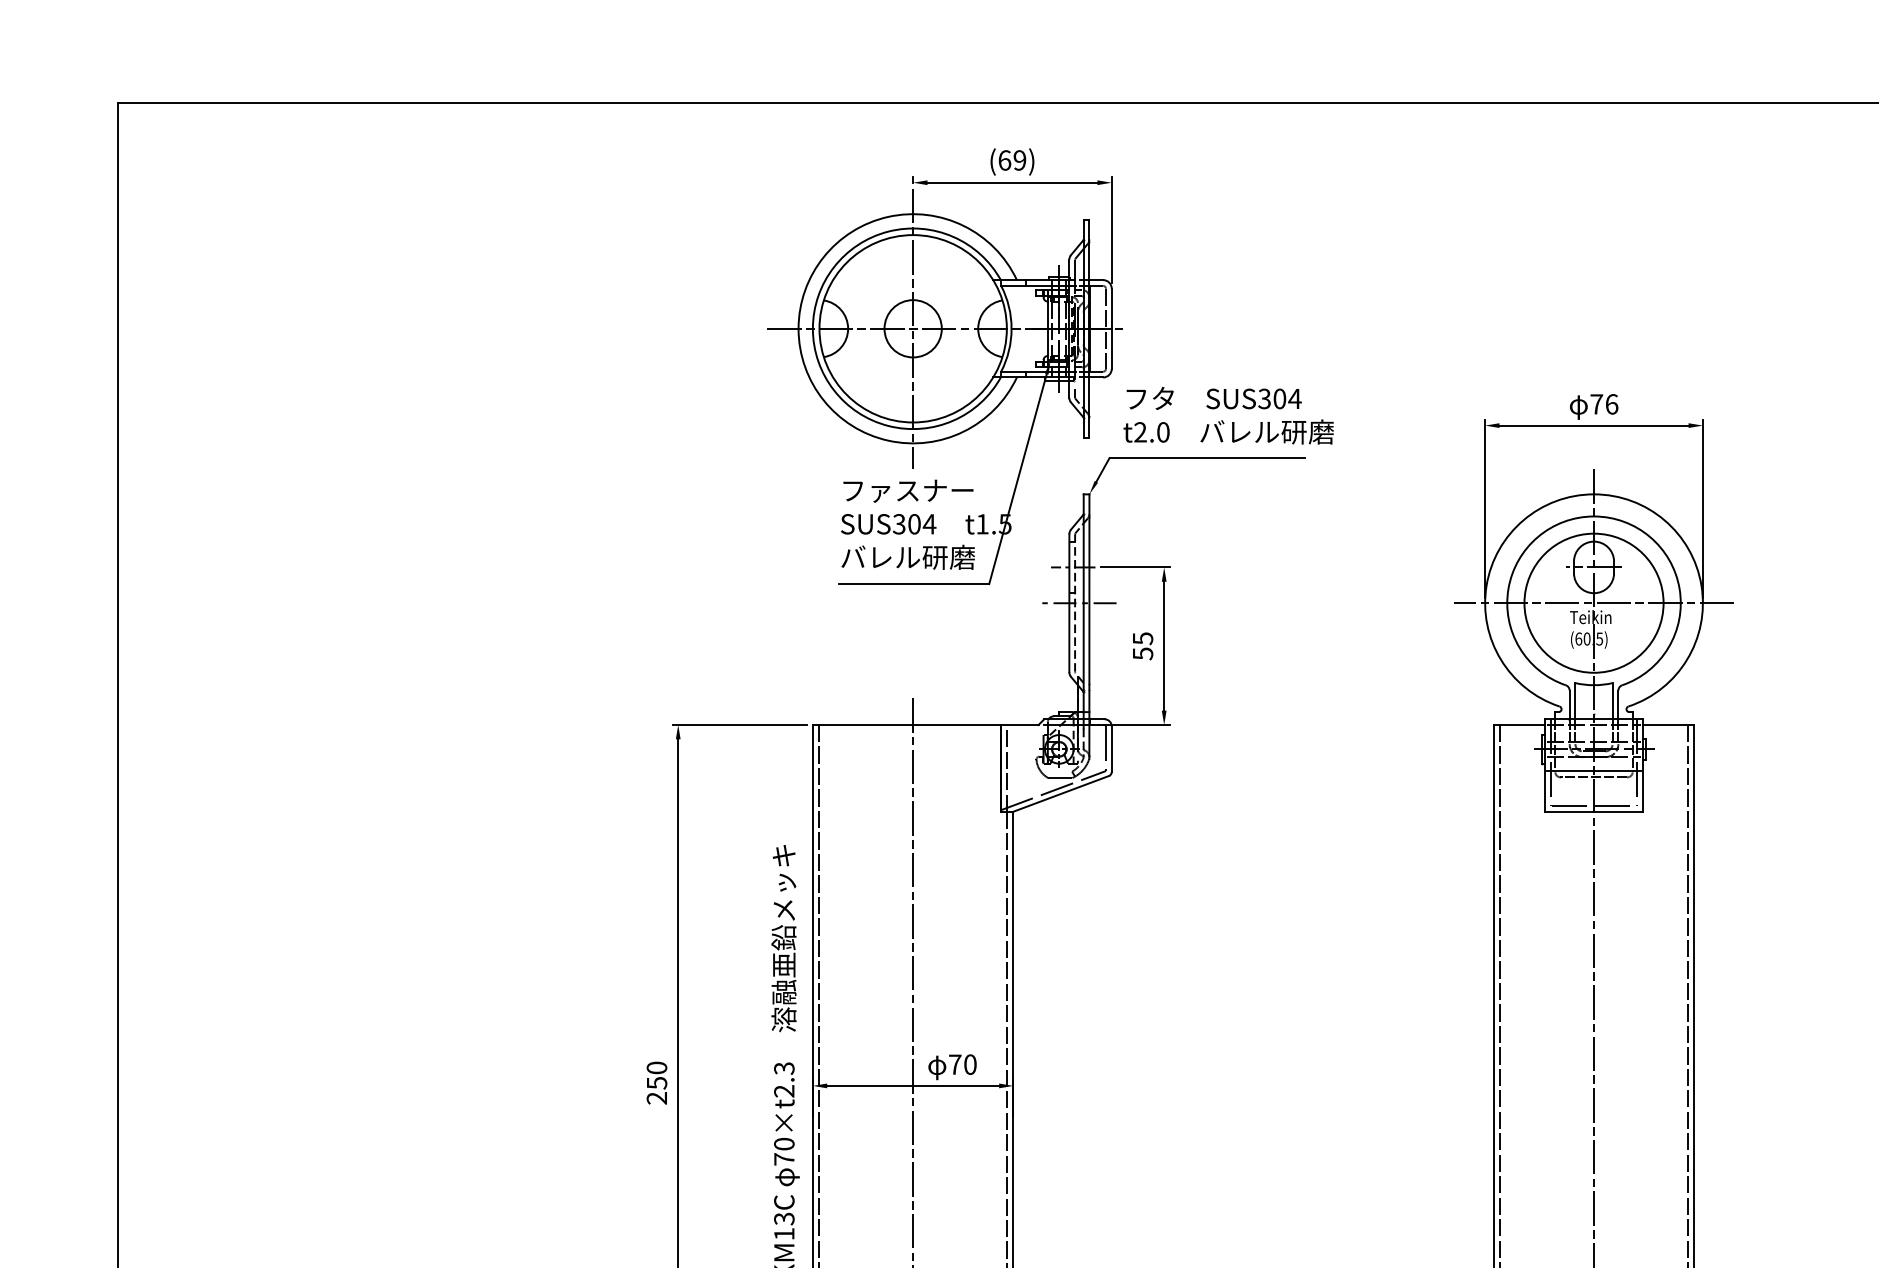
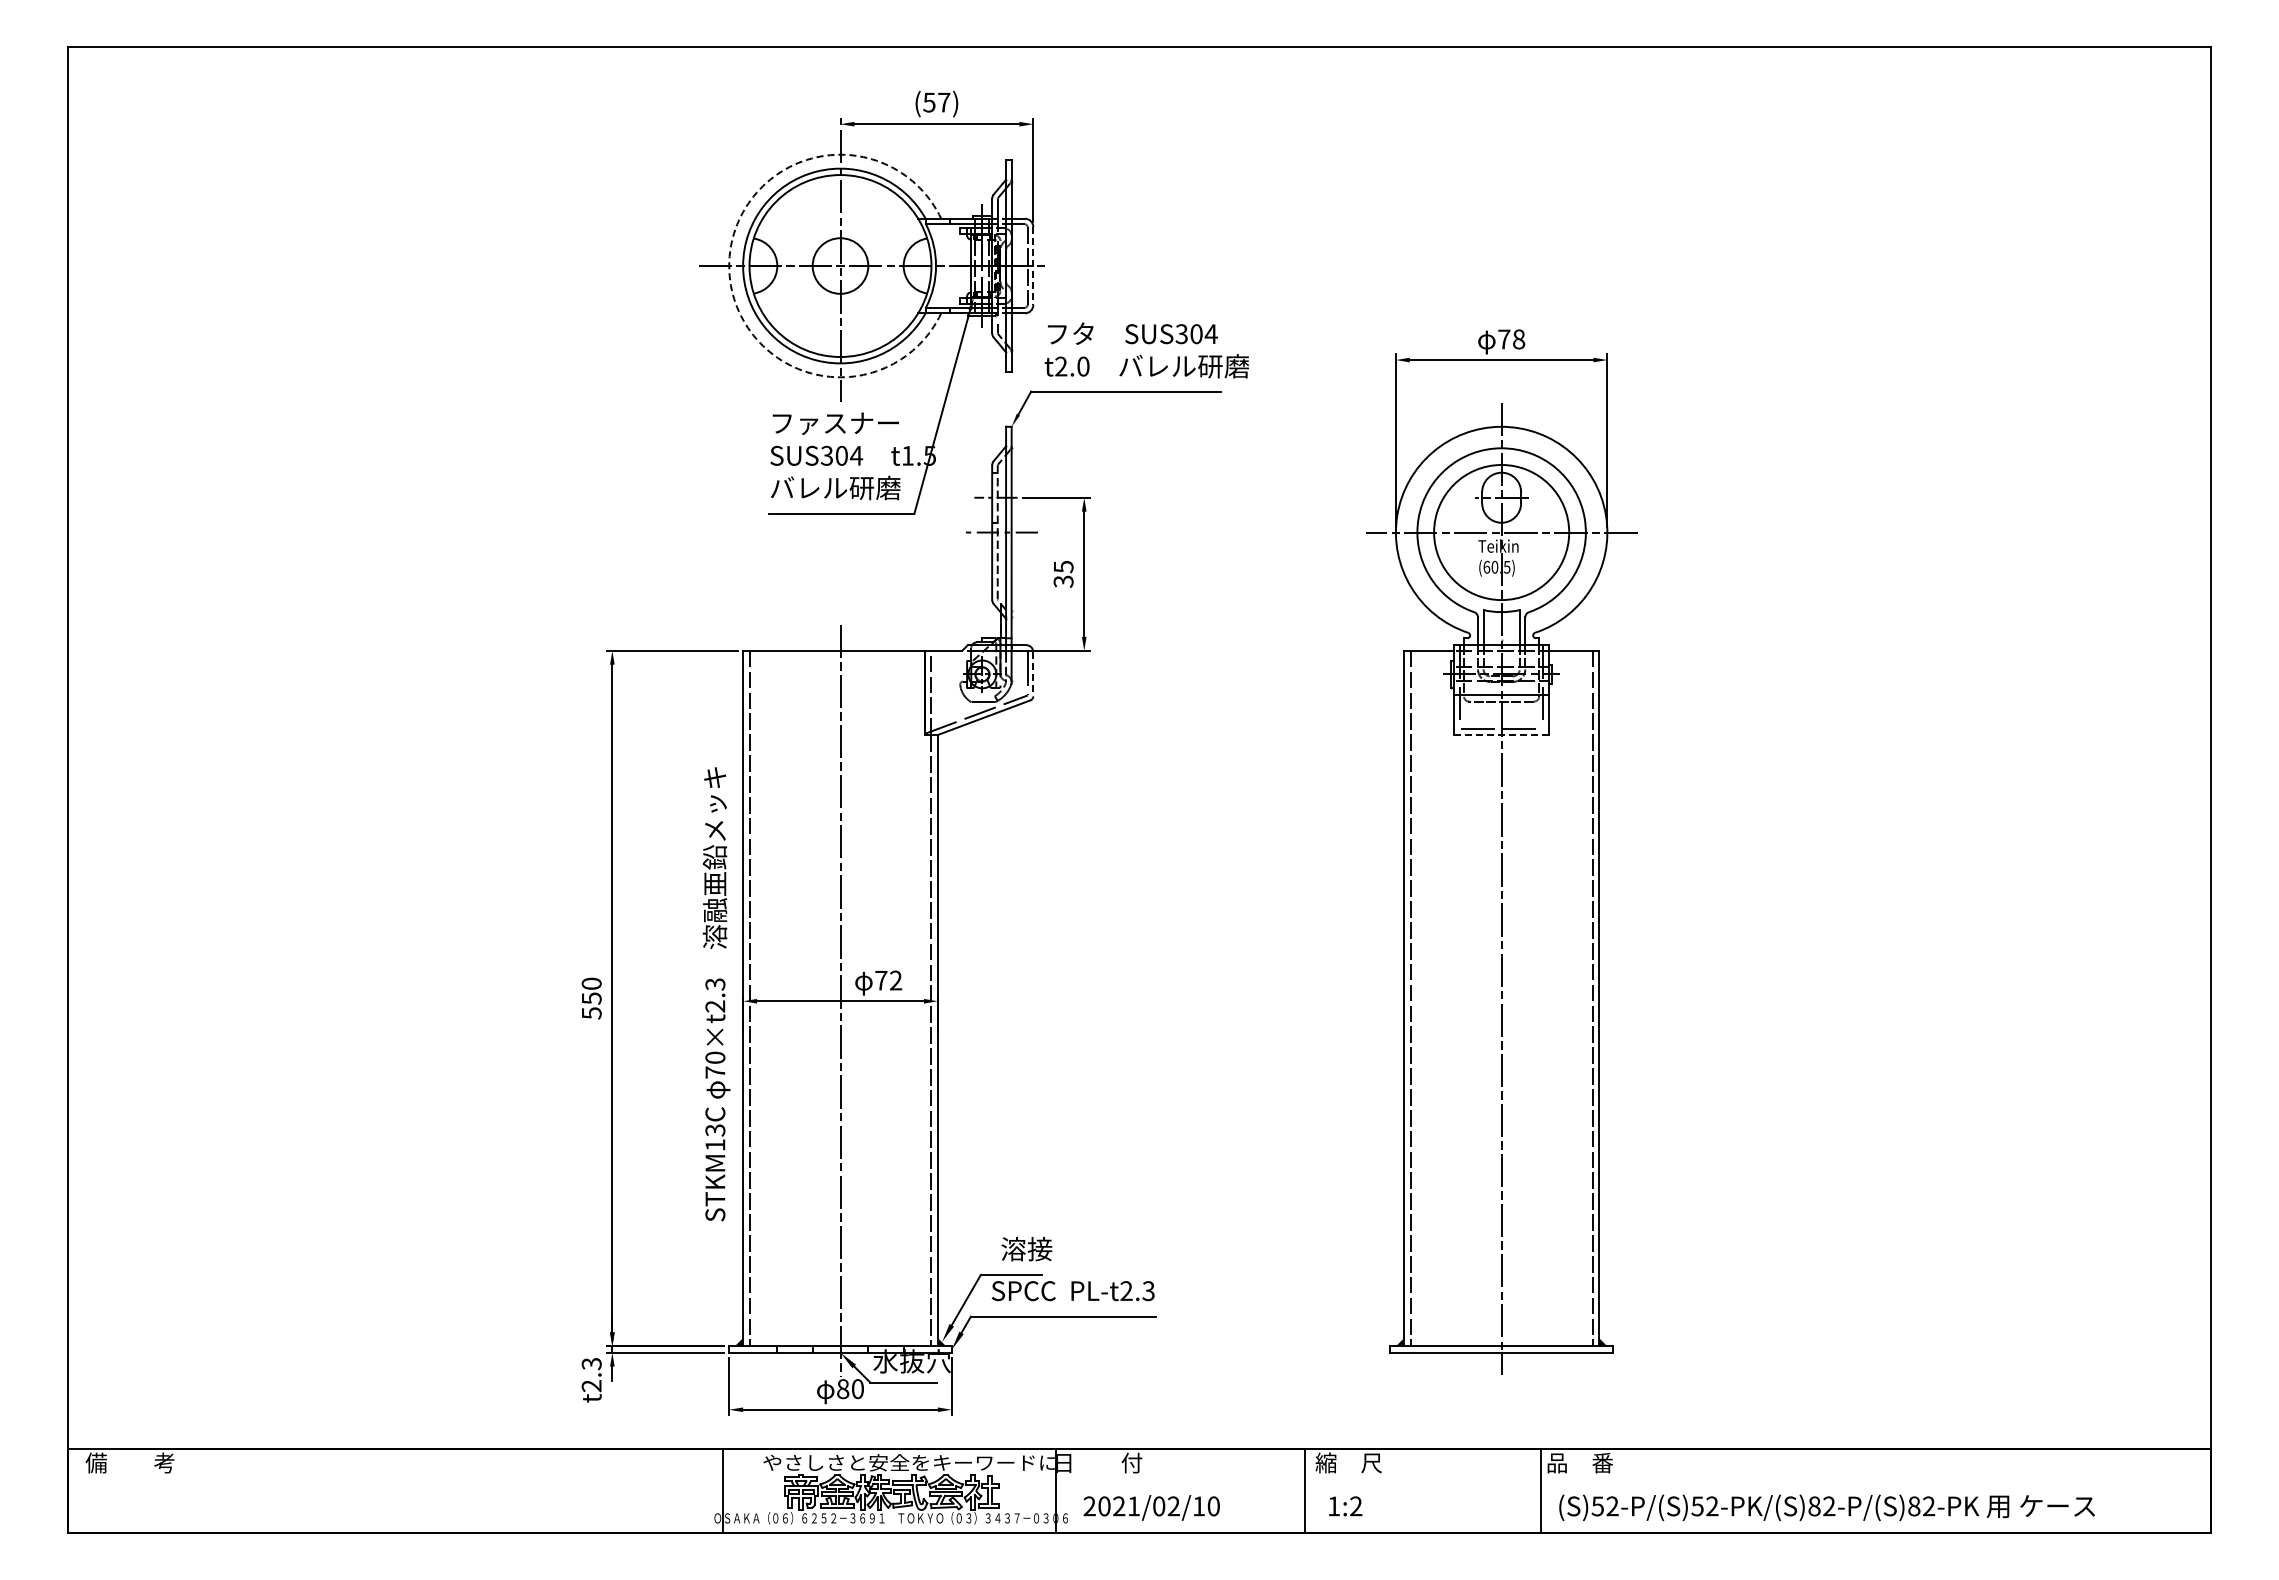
text: (1012, 160) -> (936, 102), (69) -> (57)
arc: (798, 329) -> (729, 266), solid -> dashed
line: (1111, 329) -> (1033, 266), solid -> dashed
text: (1612, 404) -> (1519, 339), 76 -> 78
text: (1142, 653) -> (1063, 581), 55 -> 35
line: (1111, 749) -> (1033, 674), solid -> dashed
line: (1594, 812) -> (1502, 735), solid -> dashed
text: (970, 1064) -> (896, 980), 70 -> 72
text: (656, 1098) -> (591, 1013), 250 -> 550

